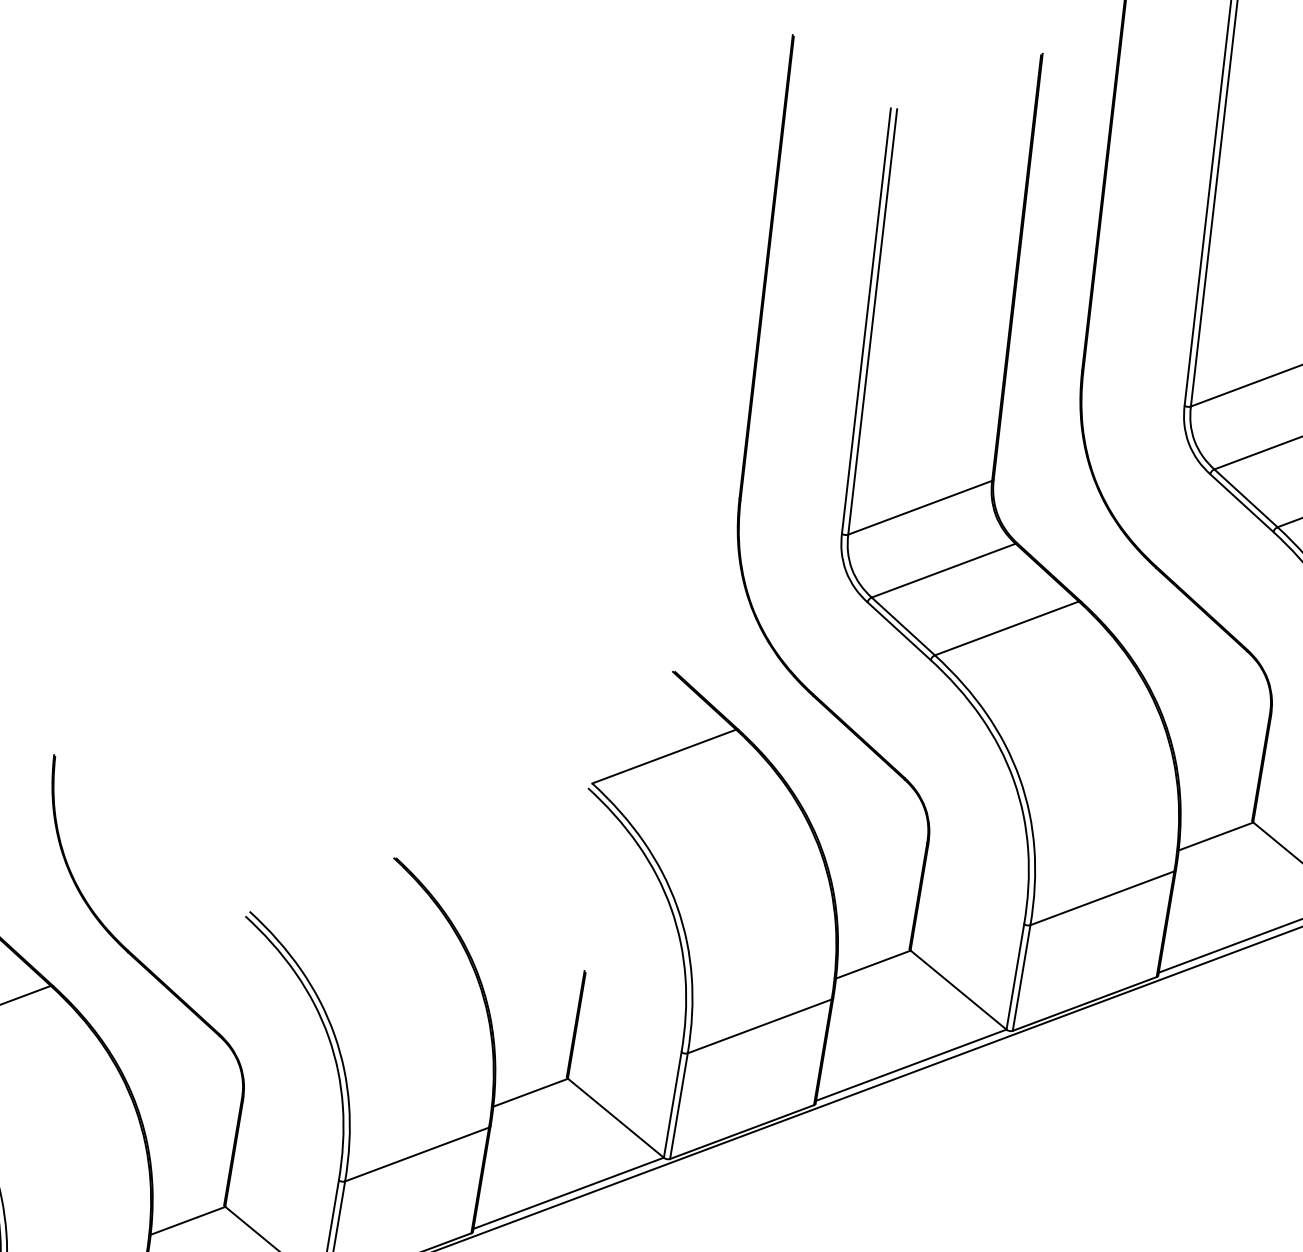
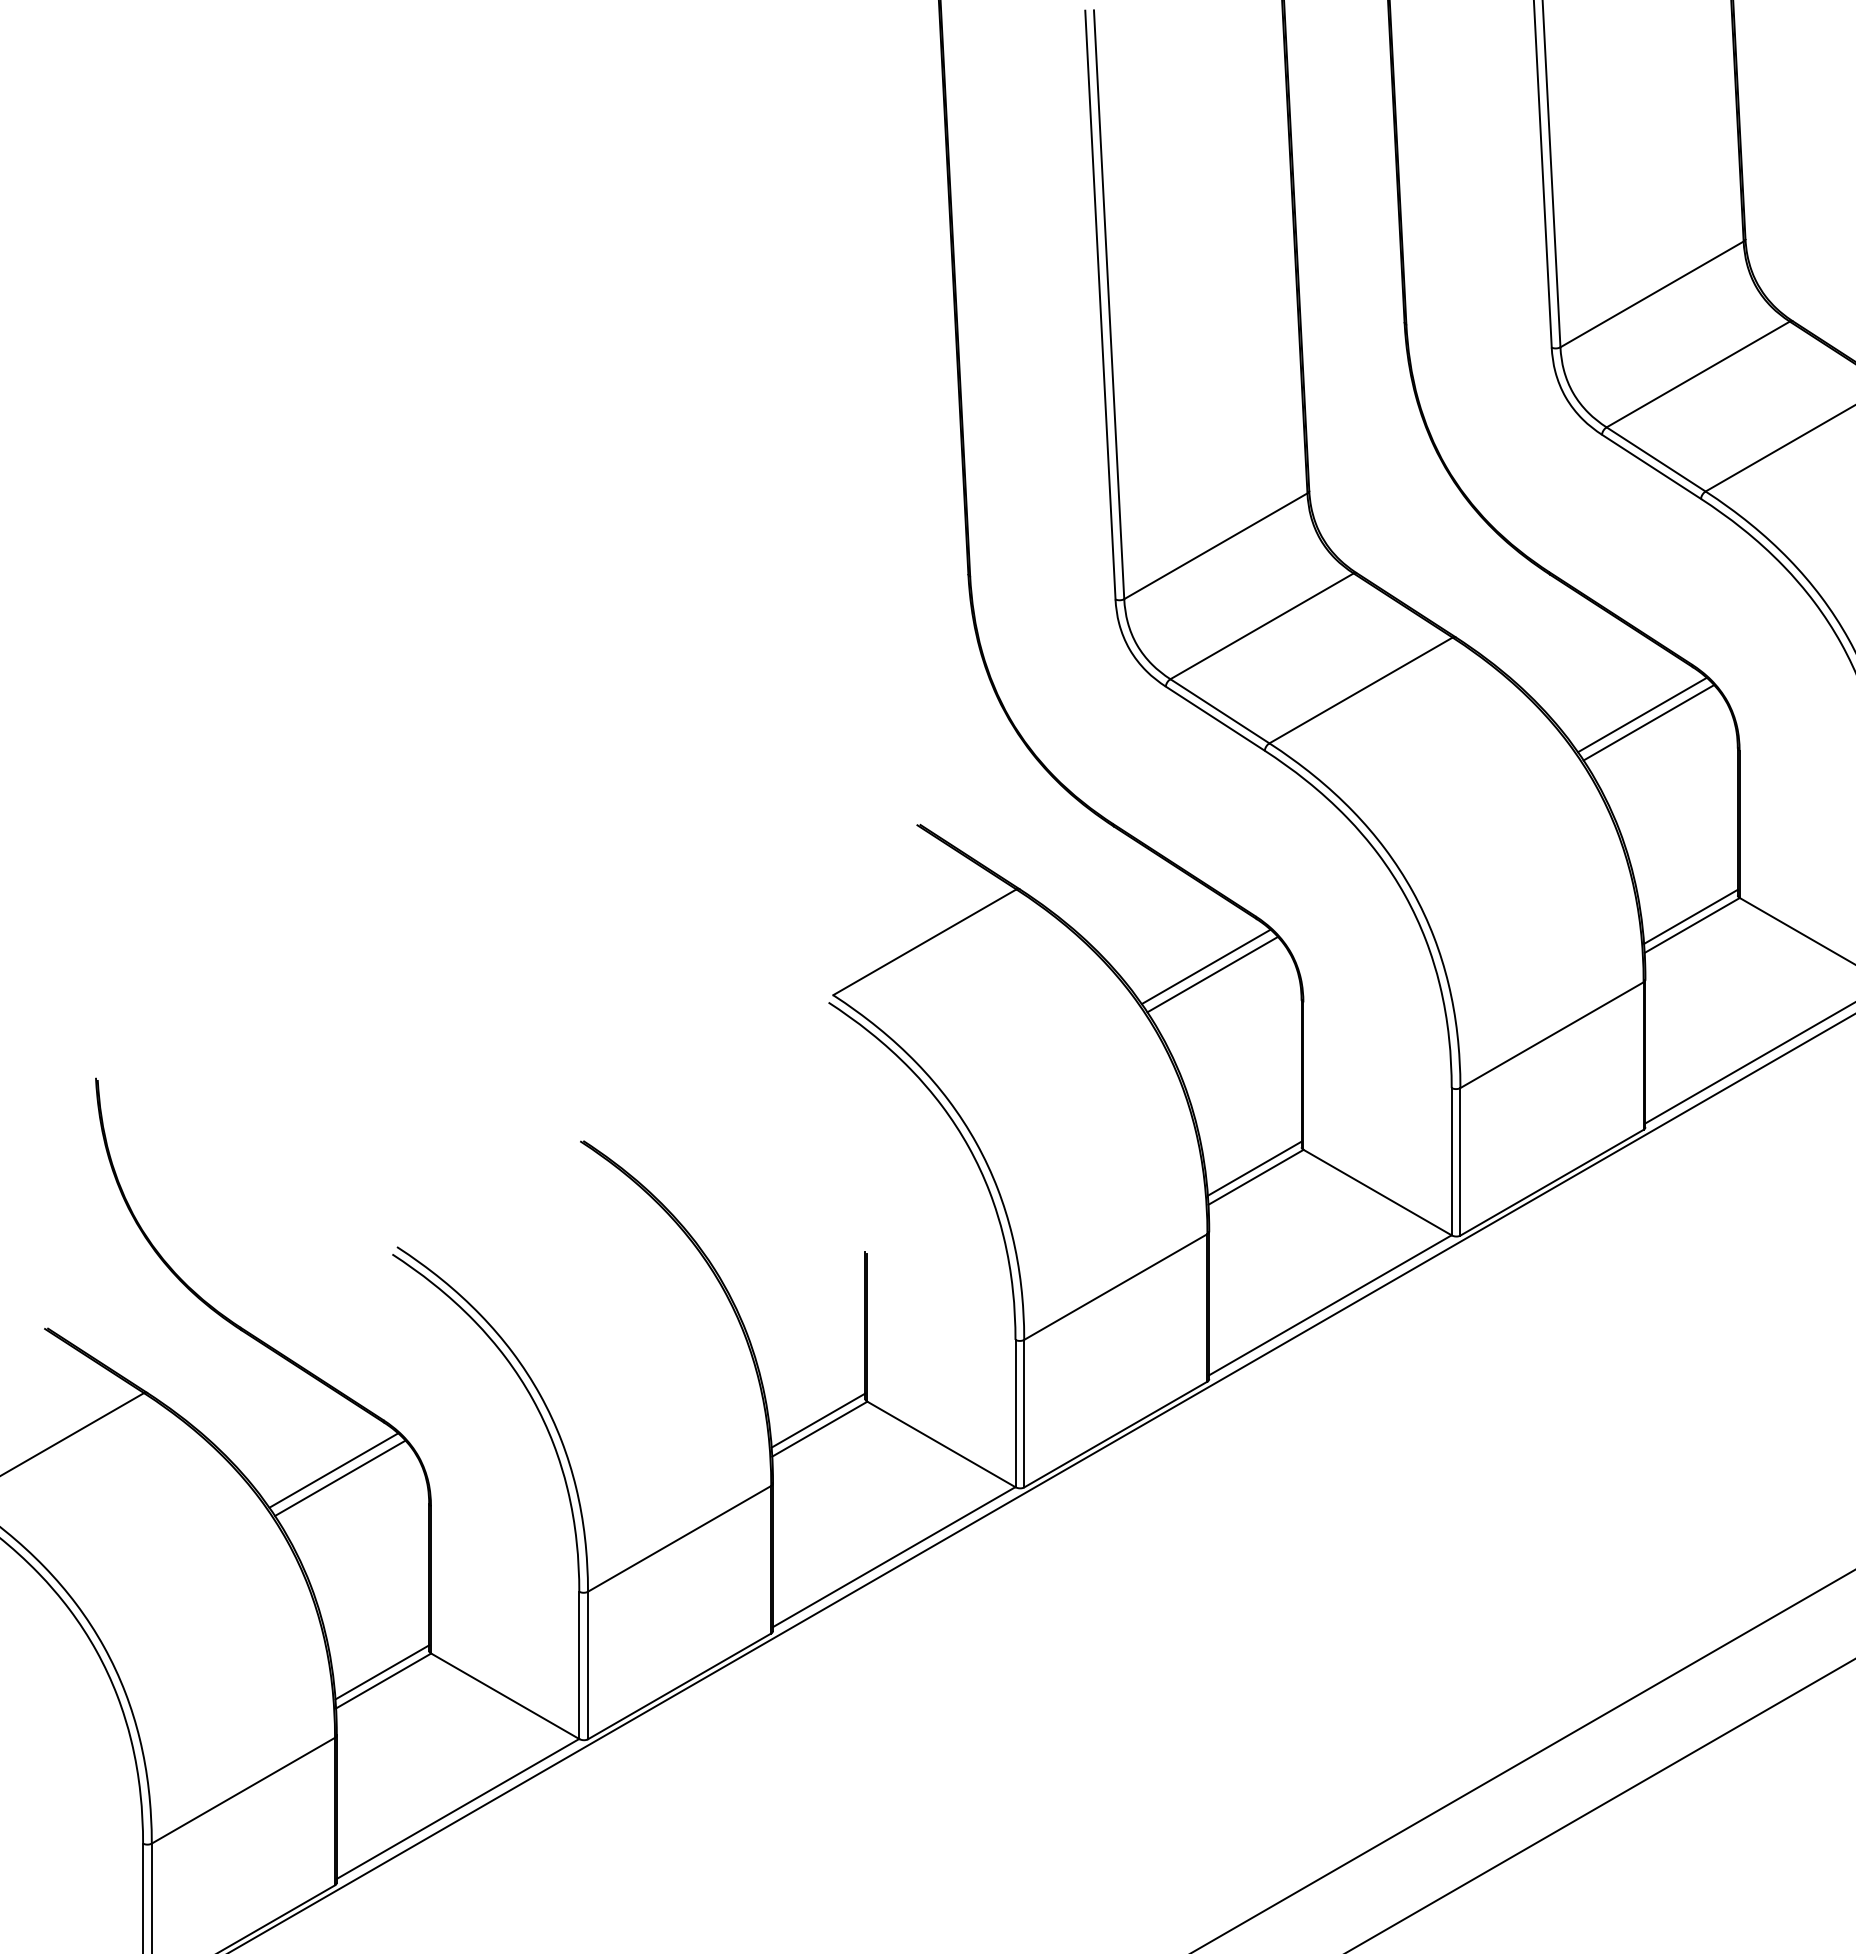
line: (1205, 679) -> (1642, 714), added
line: (1209, 685) -> (1648, 722), added
line: (862, 807) -> (1205, 966), added
line: (866, 814) -> (1212, 974), added
line: (1215, 829) -> (1690, 916), added
line: (873, 958) -> (1254, 1168), added
line: (177, 1064) -> (333, 1470), added
line: (181, 1069) -> (340, 1477), added
line: (530, 1086) -> (818, 1420), added
line: (188, 1214) -> (382, 1672), added

